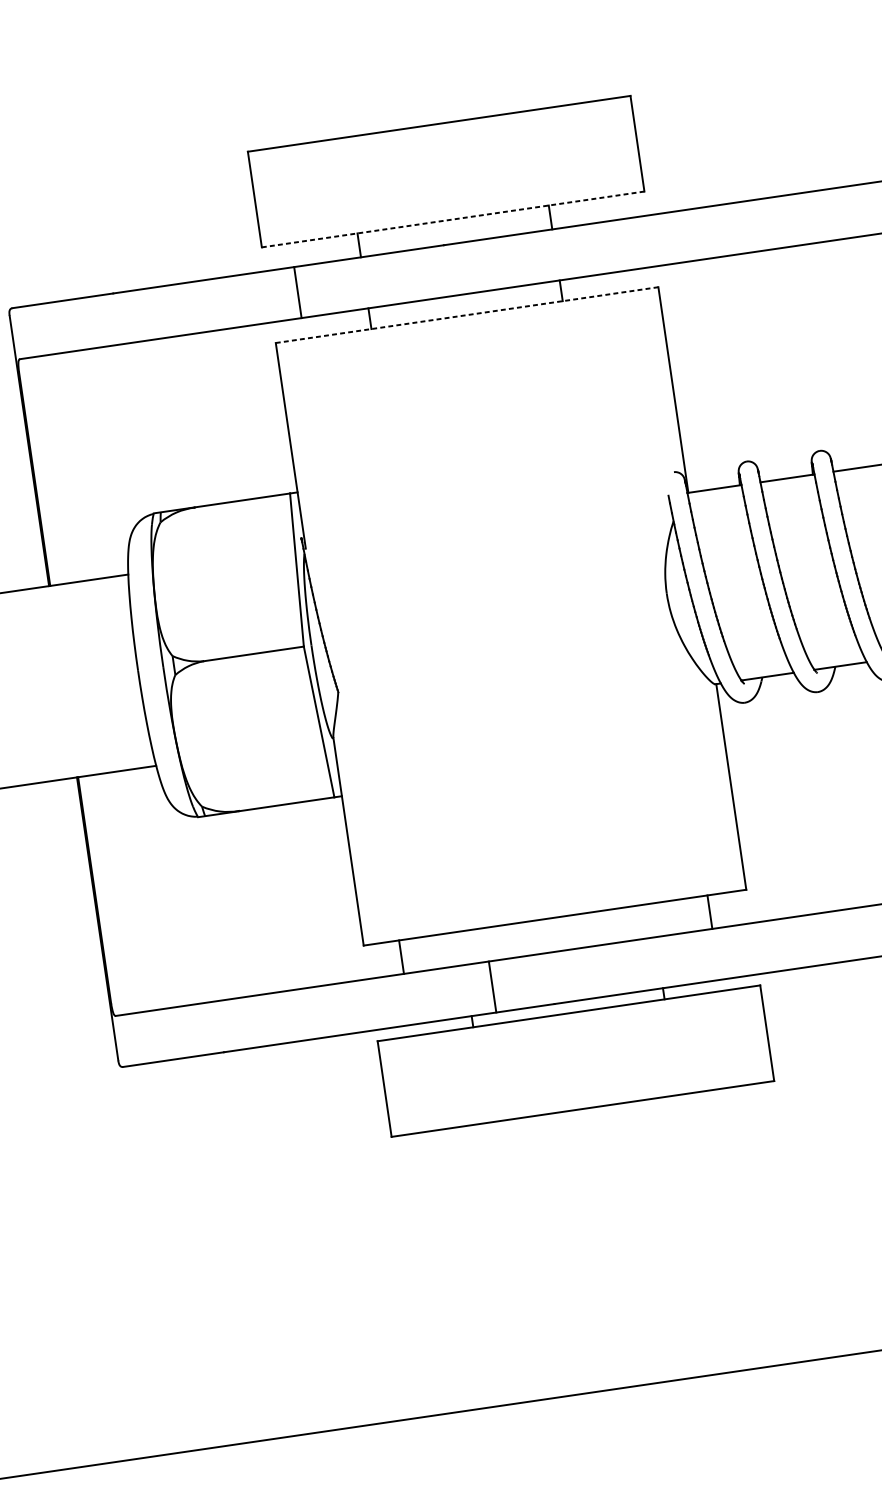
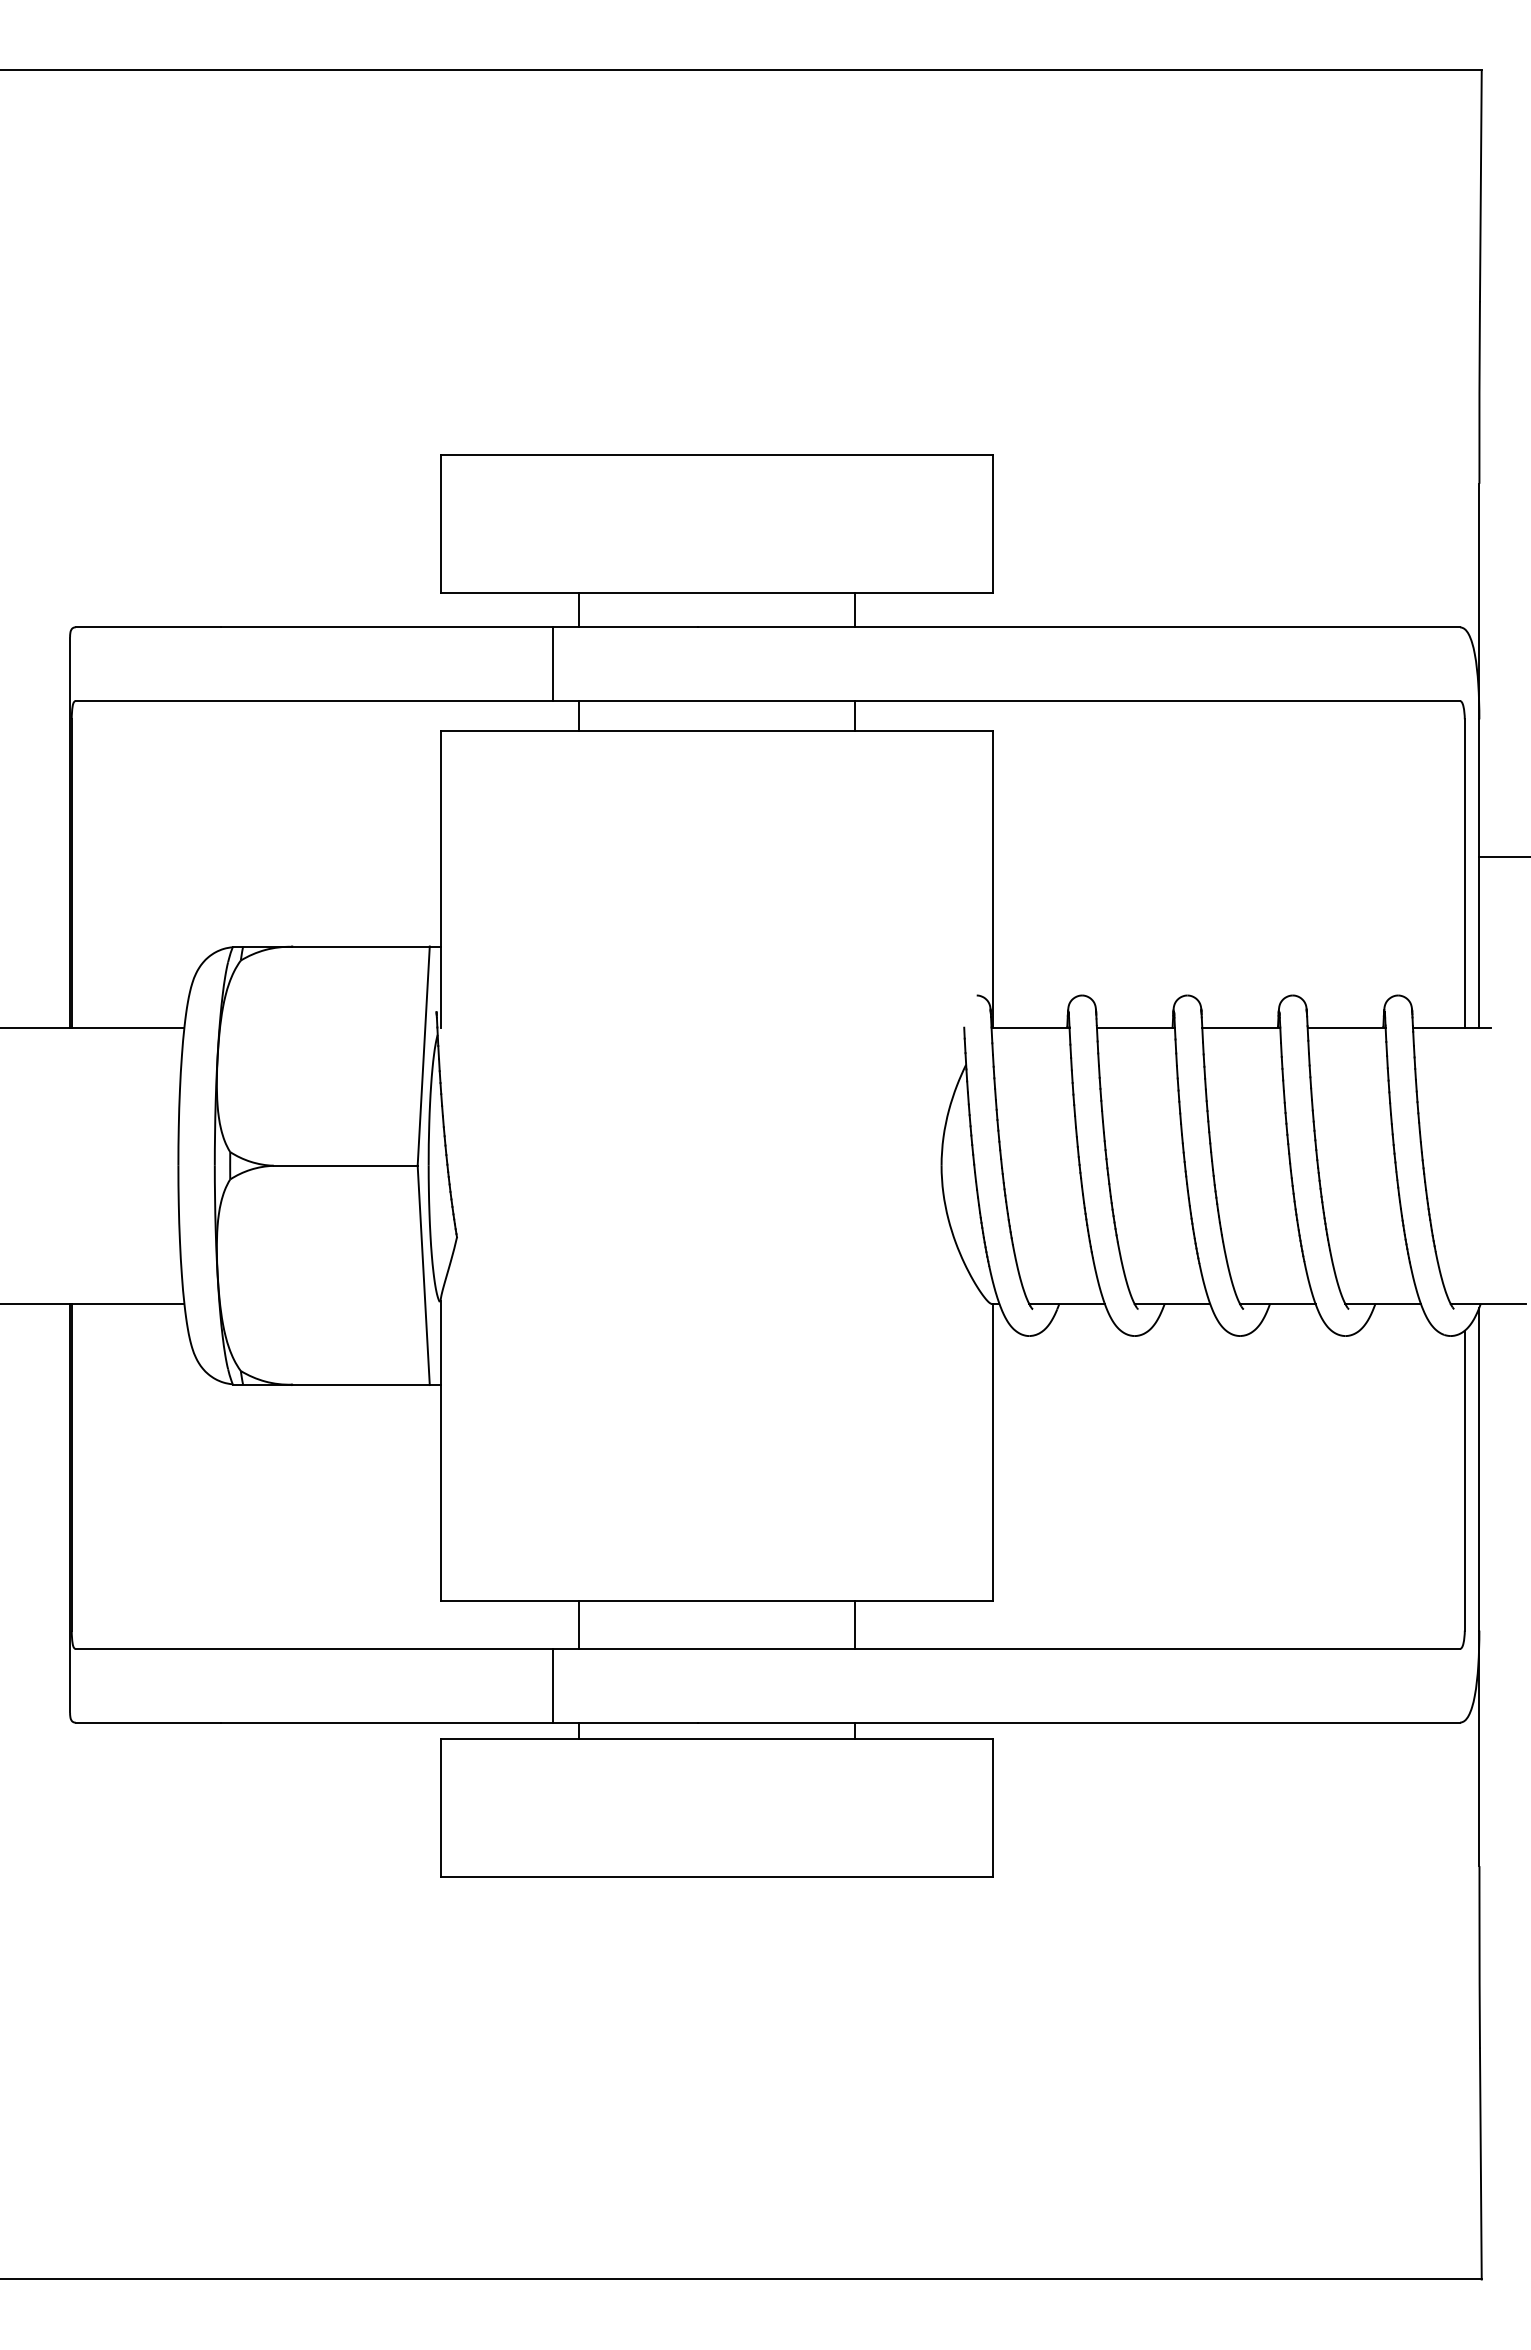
line: (453, 219) -> (717, 592), dashed -> solid
line: (298, 292) -> (553, 663), moved
line: (467, 314) -> (717, 730), dashed -> solid
line: (709, 911) -> (854, 1624), moved
line: (401, 956) -> (578, 1624), moved
line: (492, 986) -> (553, 1685), moved

